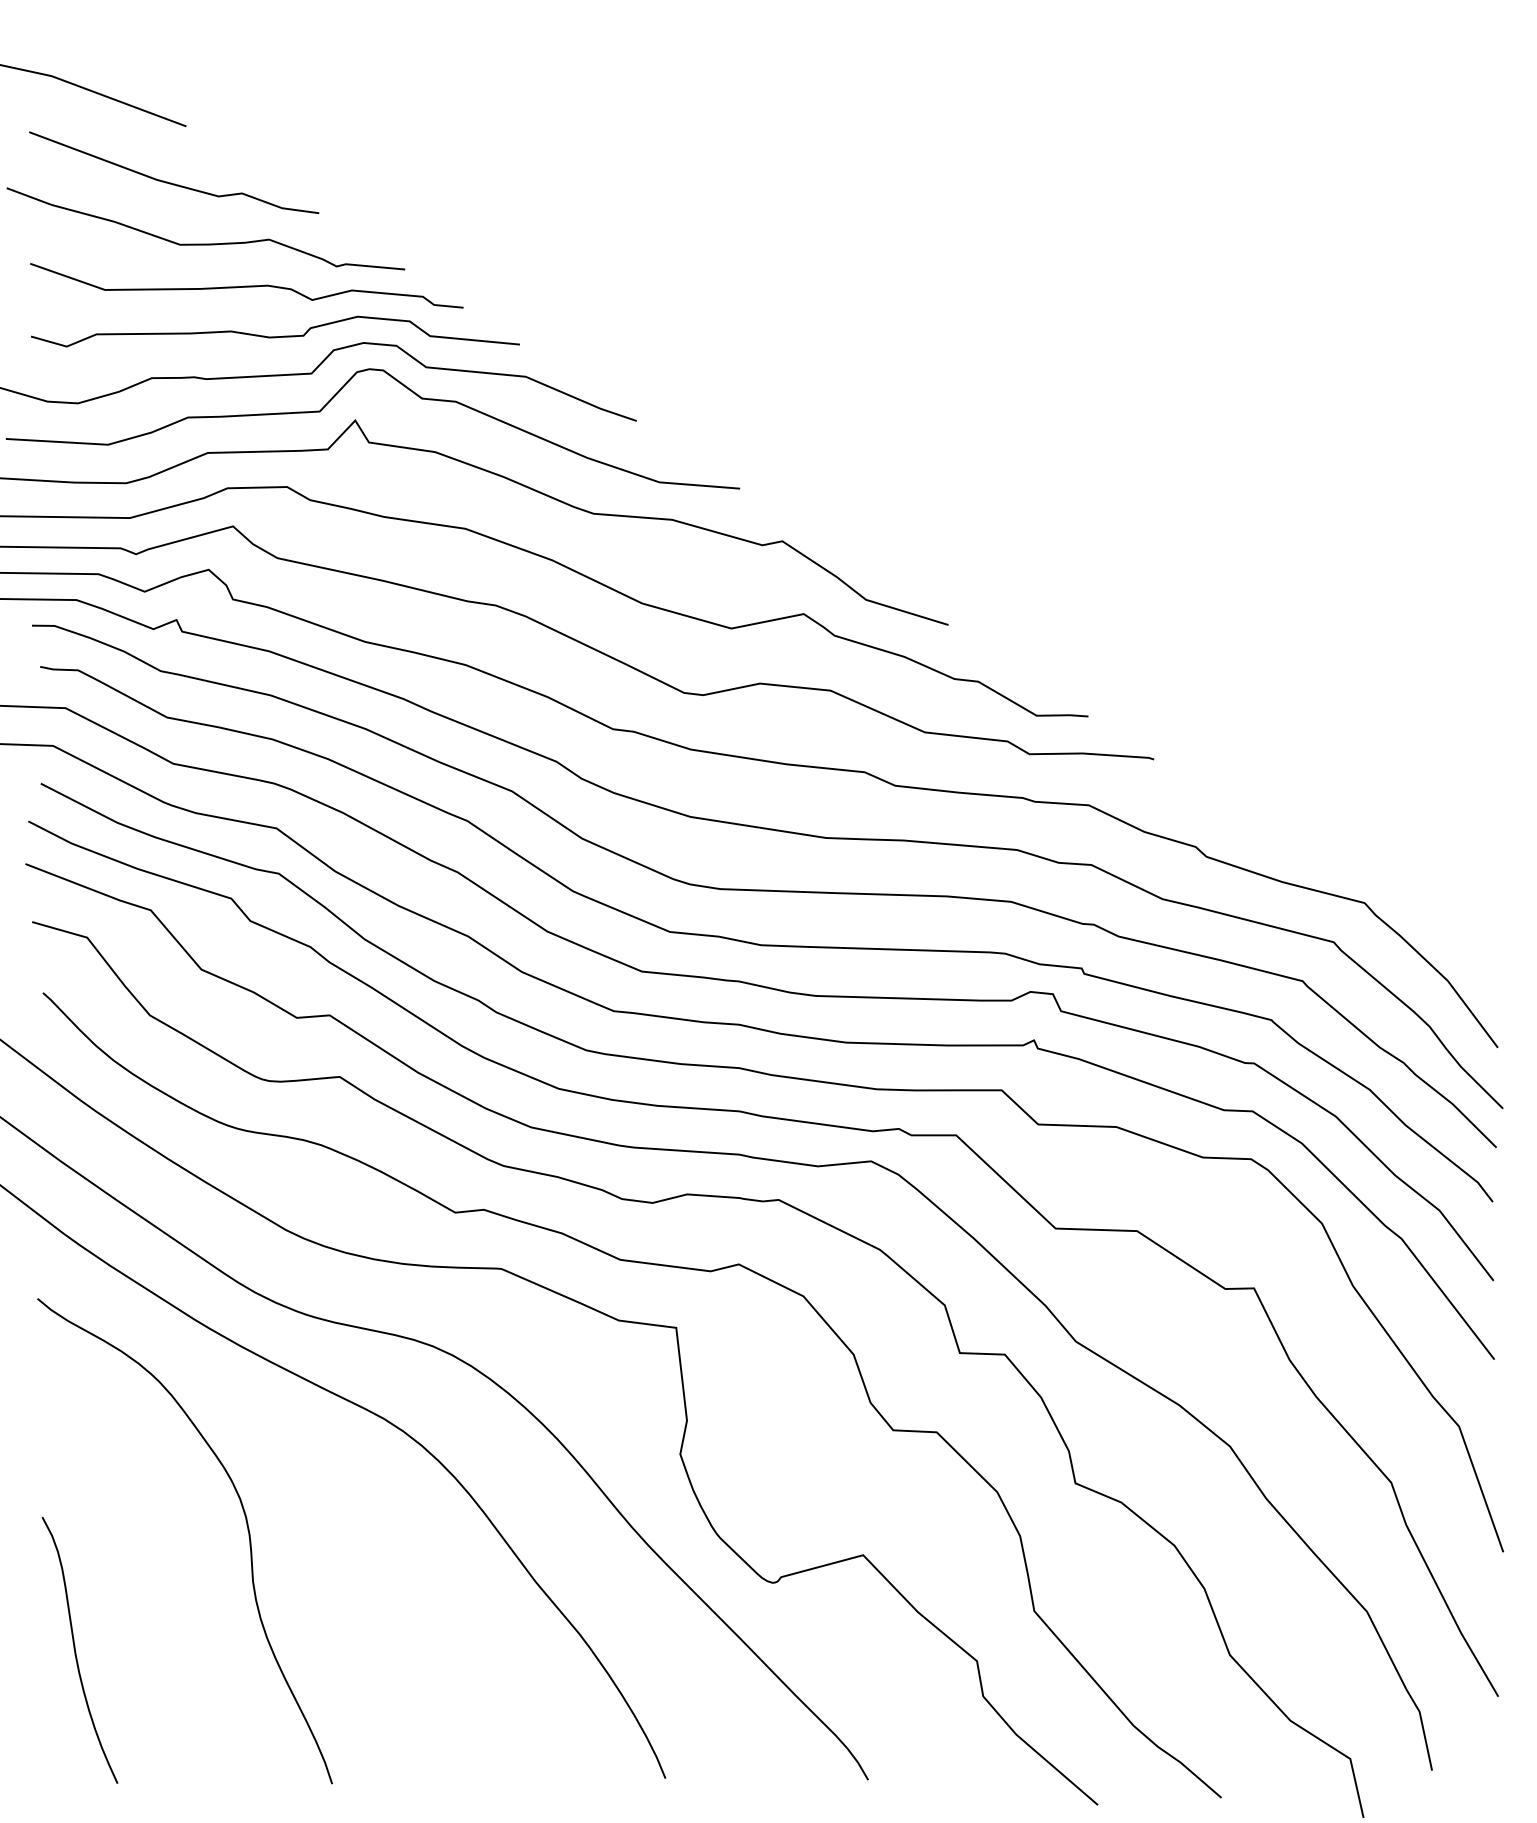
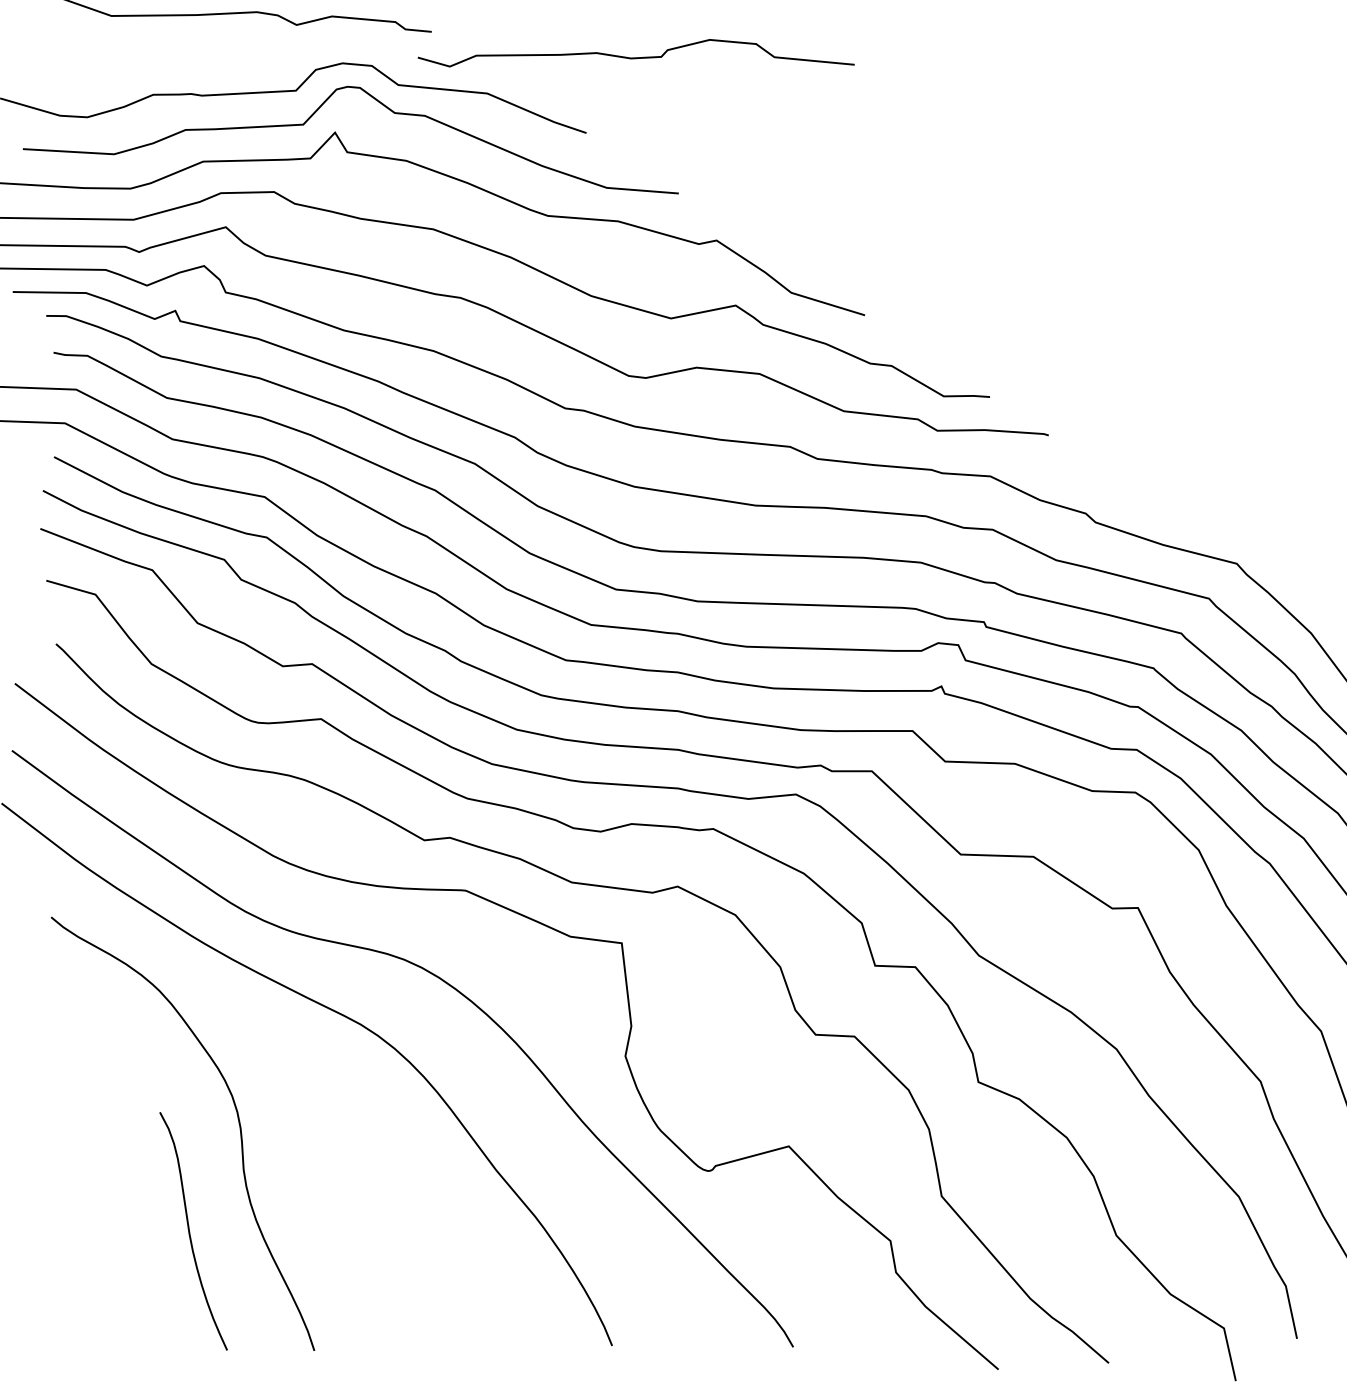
curve: (275, 336) -> (636, 57), moved
curve: (76, 1652) -> (190, 1233), moved

